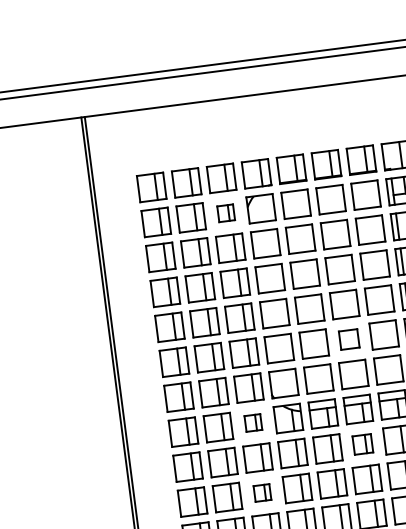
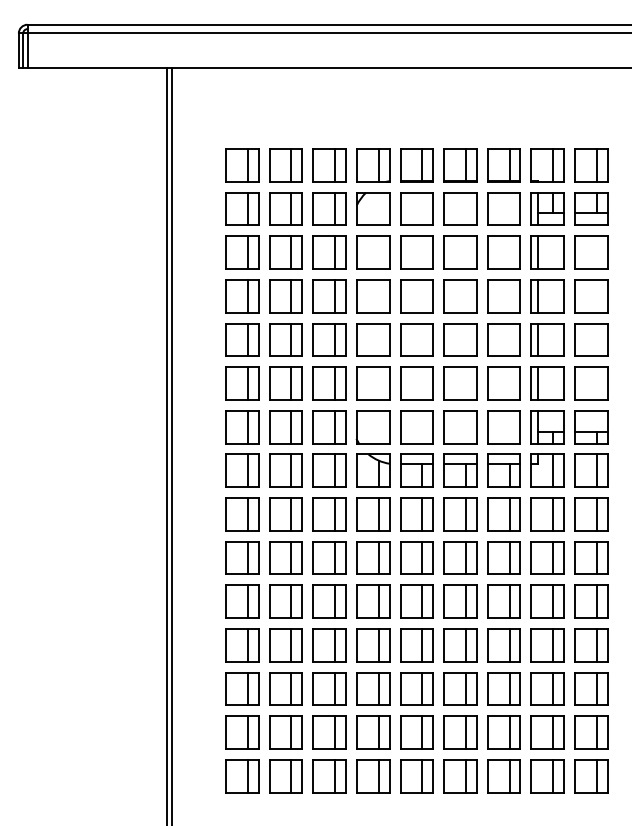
part: (226, 212) -> (329, 208), size x1.67
part: (349, 339) -> (460, 383), size x1.43
part: (253, 422) -> (329, 470), size x1.67
part: (362, 444) -> (460, 514), size x1.43
part: (262, 492) -> (329, 557), size x1.67

